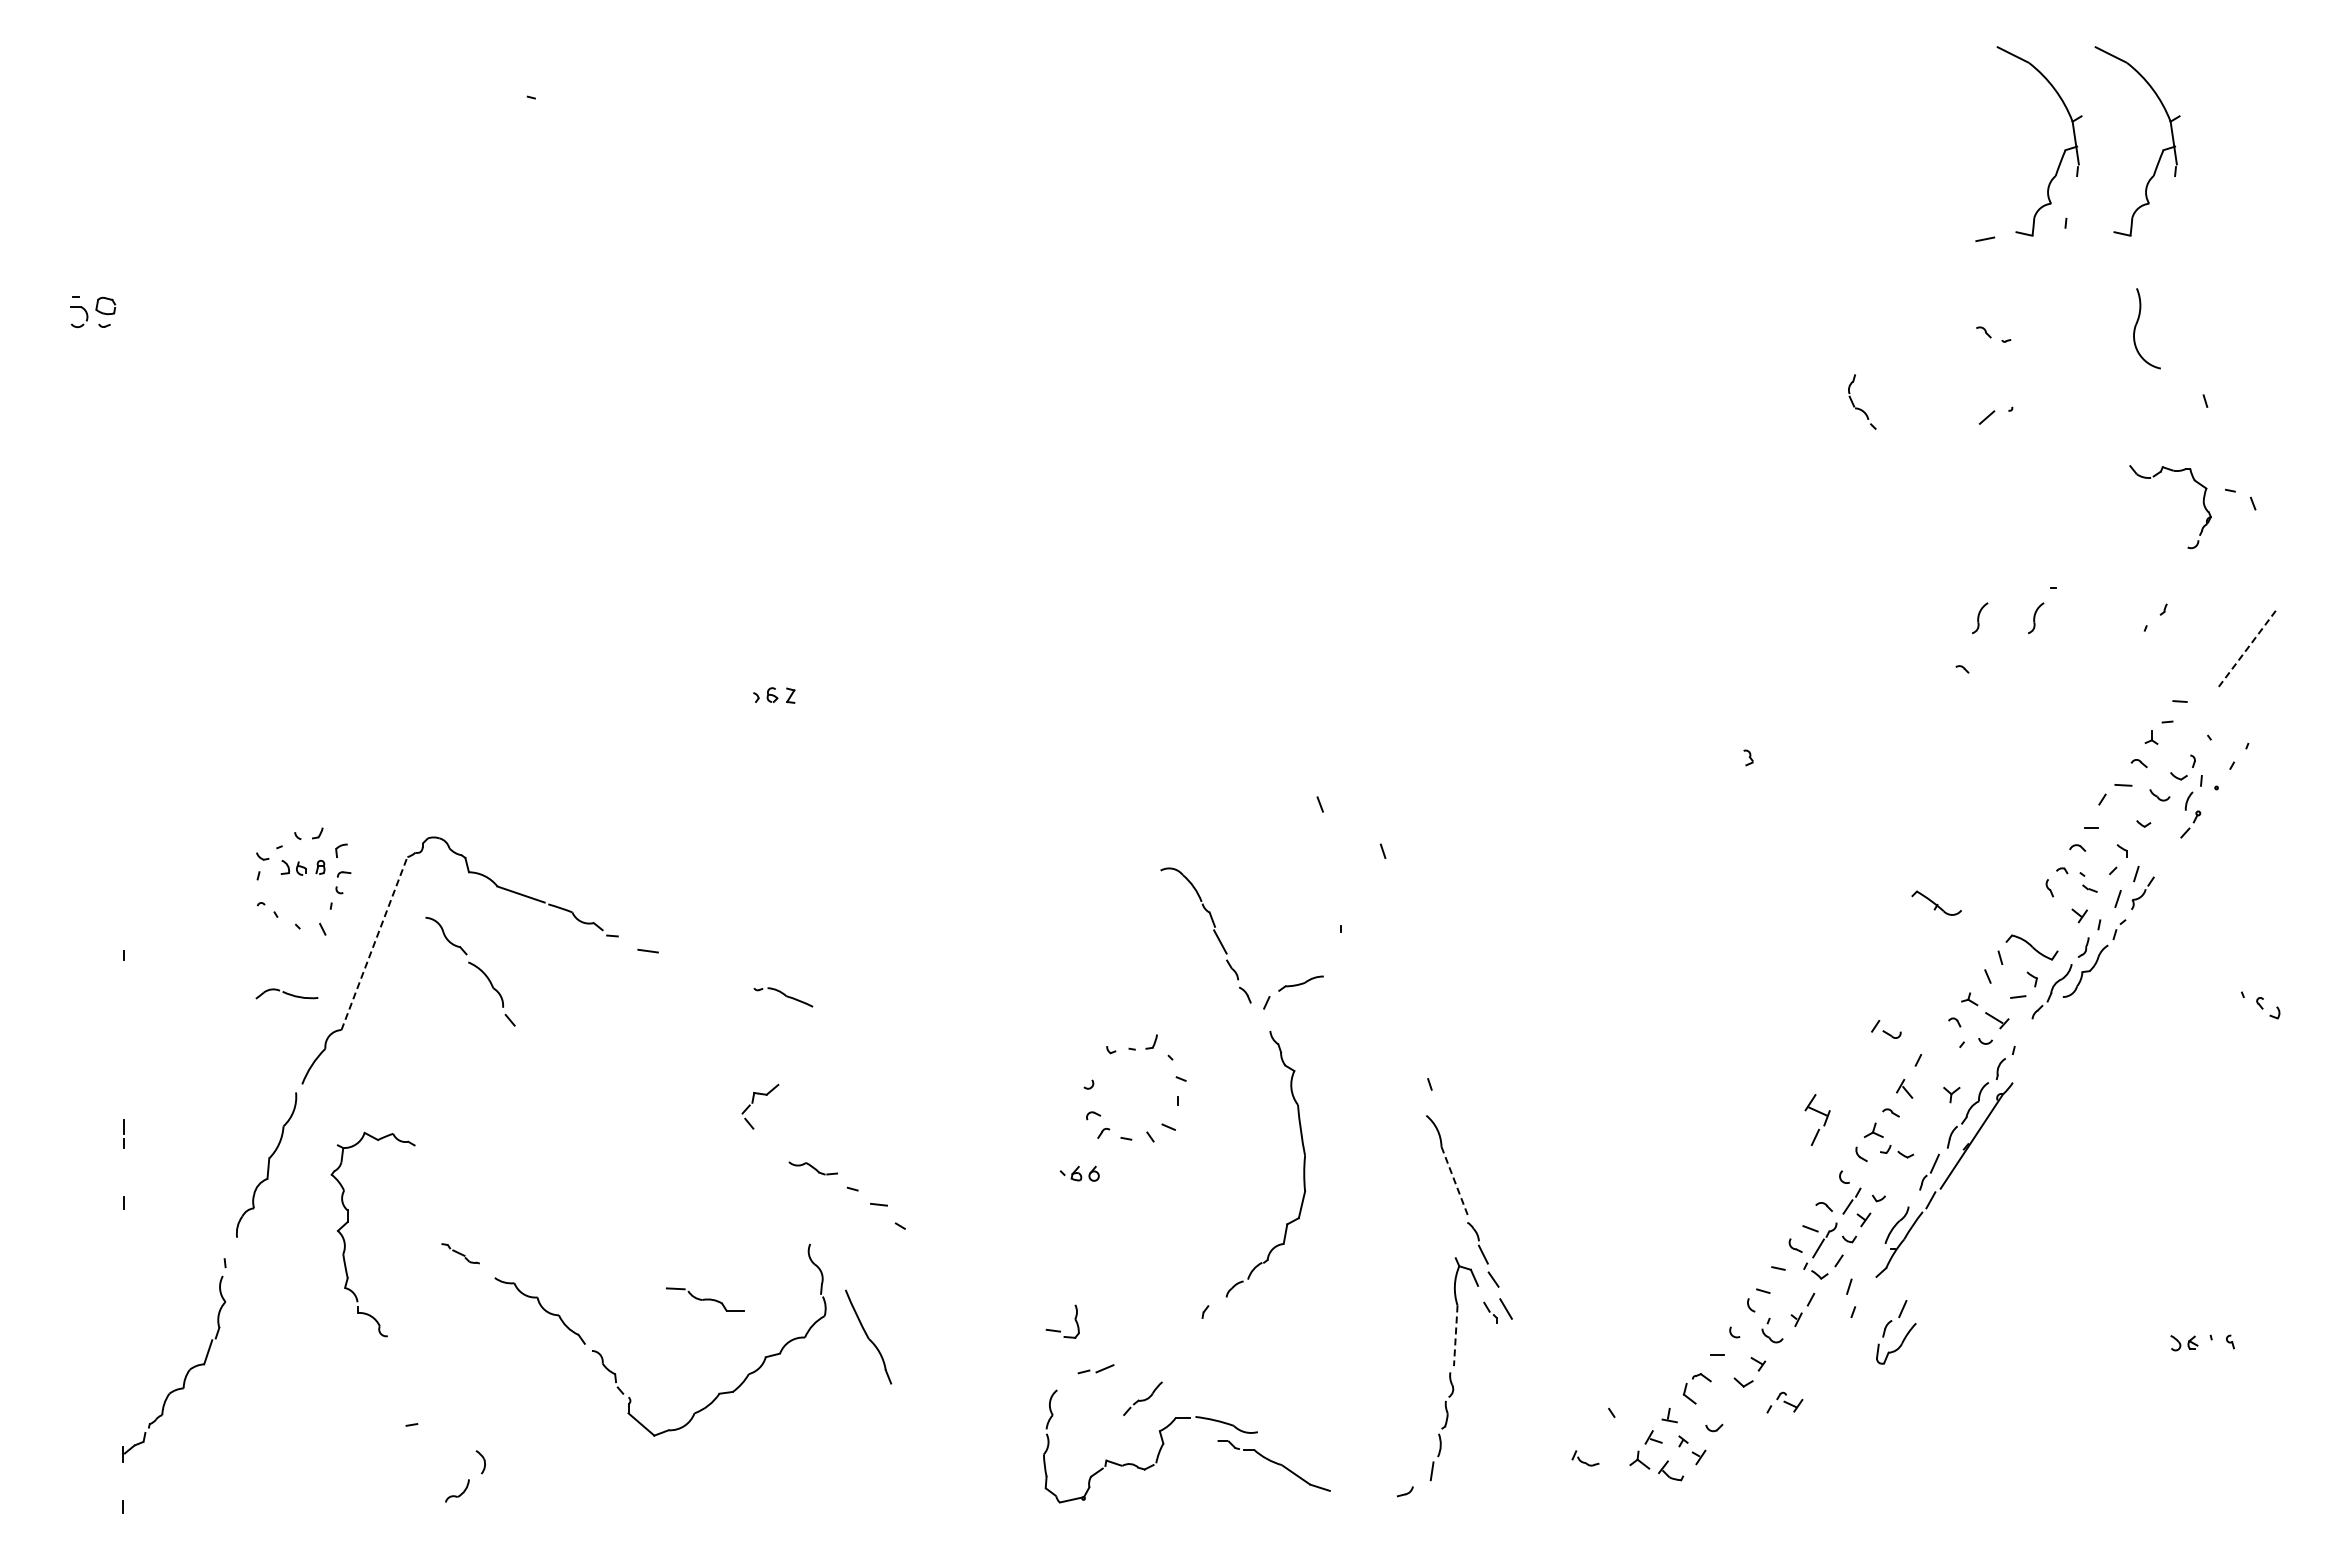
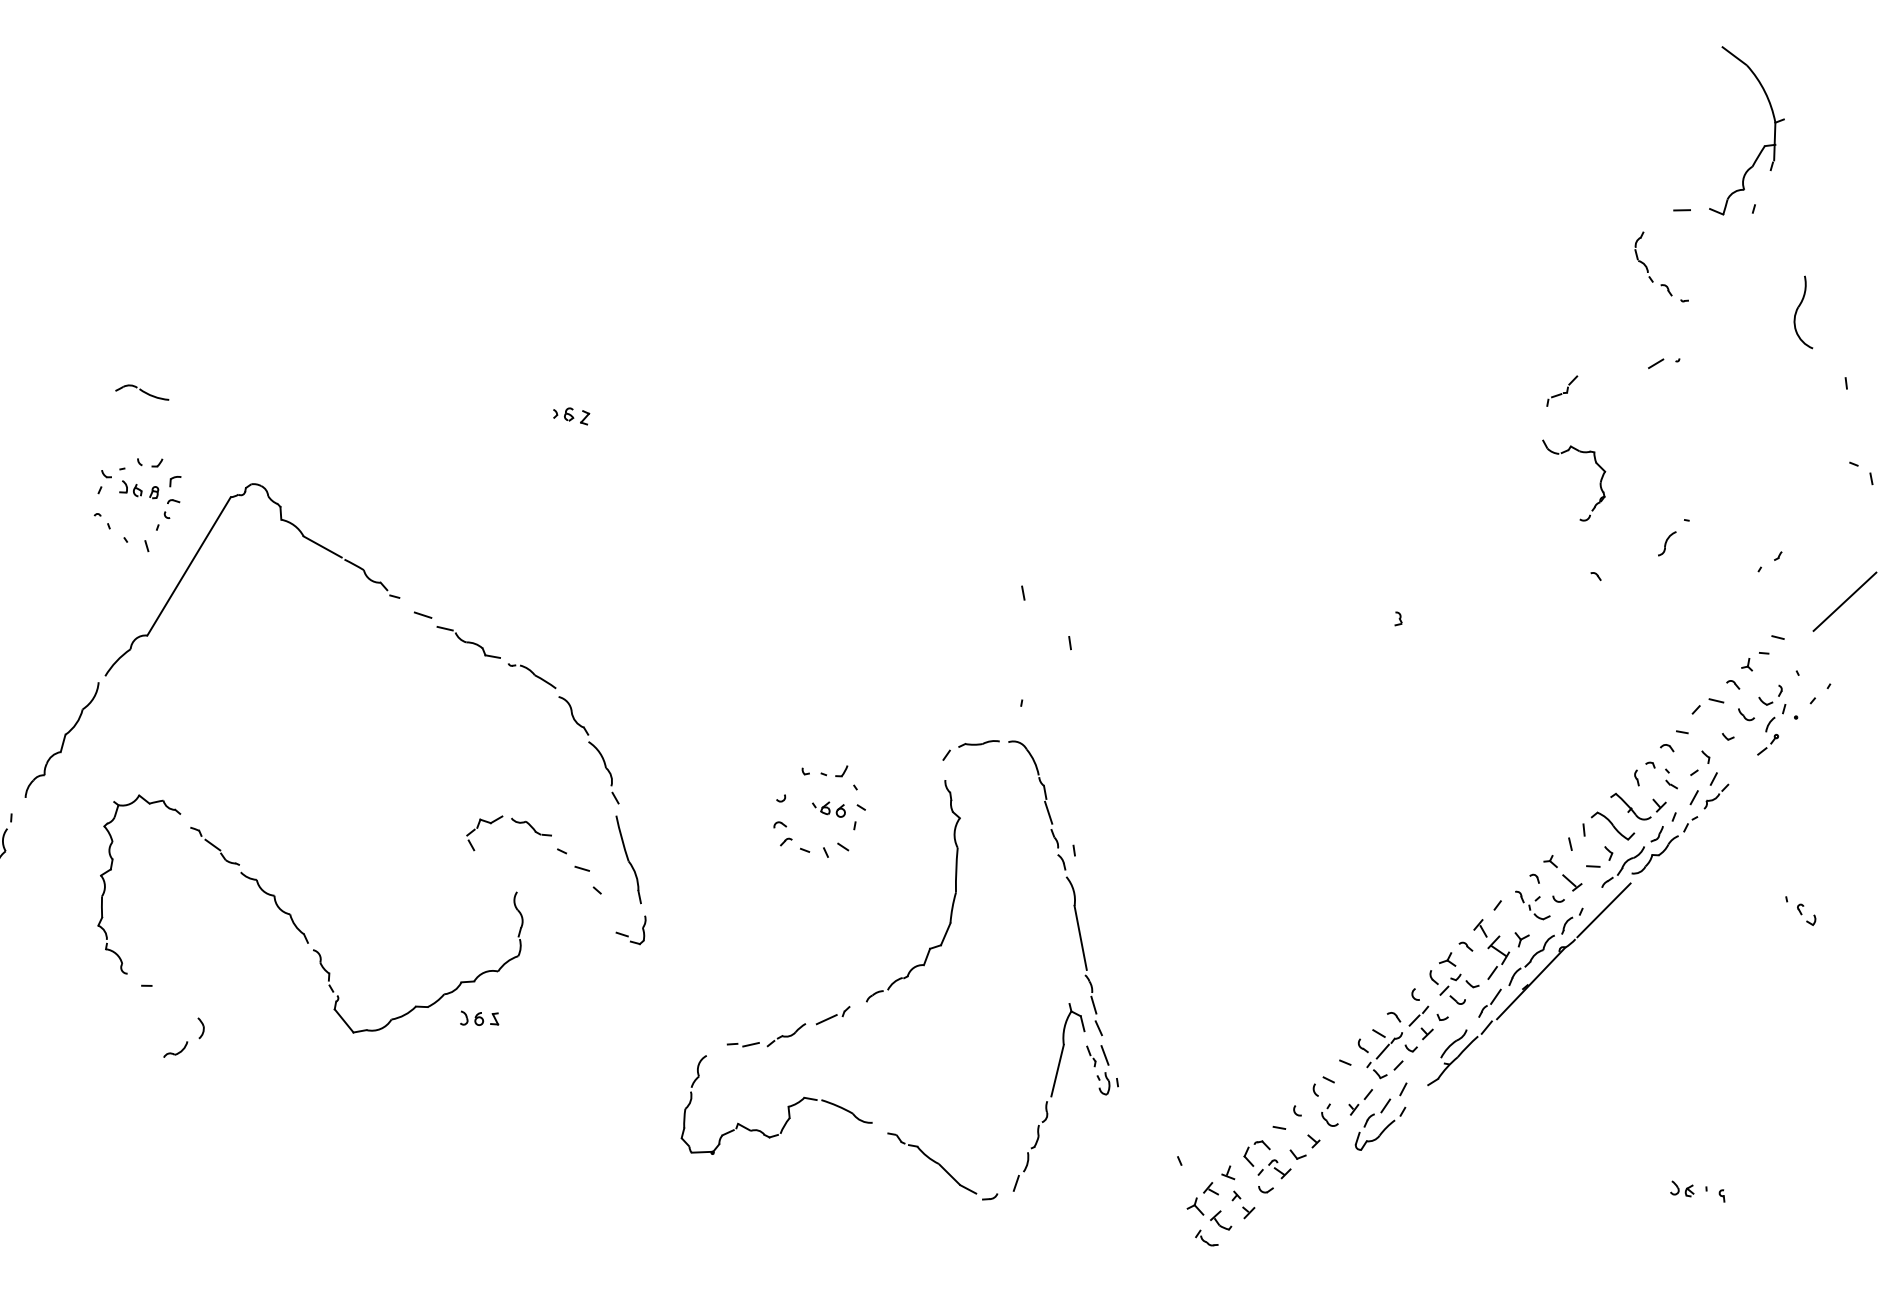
part: (2162, 149) -> (1848, 160), removed
part: (1860, 408) -> (1642, 261), moved
part: (1886, 466) -> (1562, 390), added
part: (2202, 502) -> (1599, 483), moved
part: (1980, 618) -> (1619, 535), removed
line: (2248, 647) -> (1845, 601), dashed -> solid
part: (1936, 902) -> (1631, 806), moved
part: (1213, 931) -> (1044, 802), moved
line: (374, 943) -> (189, 566), dashed -> solid
part: (472, 965) -> (591, 745), moved
part: (286, 993) -> (142, 391), moved
part: (1886, 1029) -> (1453, 995), moved
line: (2038, 1043) -> (1603, 909), added
part: (1957, 1053) -> (1532, 905), added
part: (753, 1103) -> (478, 828), moved
part: (1819, 1113) -> (1499, 953), moved
part: (1079, 1173) -> (828, 808), moved
line: (1455, 1182) -> (1081, 938), dashed -> solid
part: (348, 1222) -> (111, 869), moved
part: (460, 1253) -> (215, 846), size x1.67
part: (705, 1299) -> (469, 642), moved
line: (1184, 1324) -> (826, 1018), added
part: (1060, 1330) -> (628, 935), moved
part: (868, 1336) -> (628, 859), moved
line: (1455, 1336) -> (1057, 1071), dashed -> solid
part: (1903, 1338) -> (1381, 1131), moved
part: (1514, 1340) -> (1107, 1083), added
part: (793, 1394) -> (479, 1018), added
part: (1142, 1398) -> (786, 1034), moved
part: (1784, 1402) -> (1274, 1168), moved
part: (1585, 1458) -> (1207, 1238), moved
part: (1273, 1465) -> (931, 1163), moved

